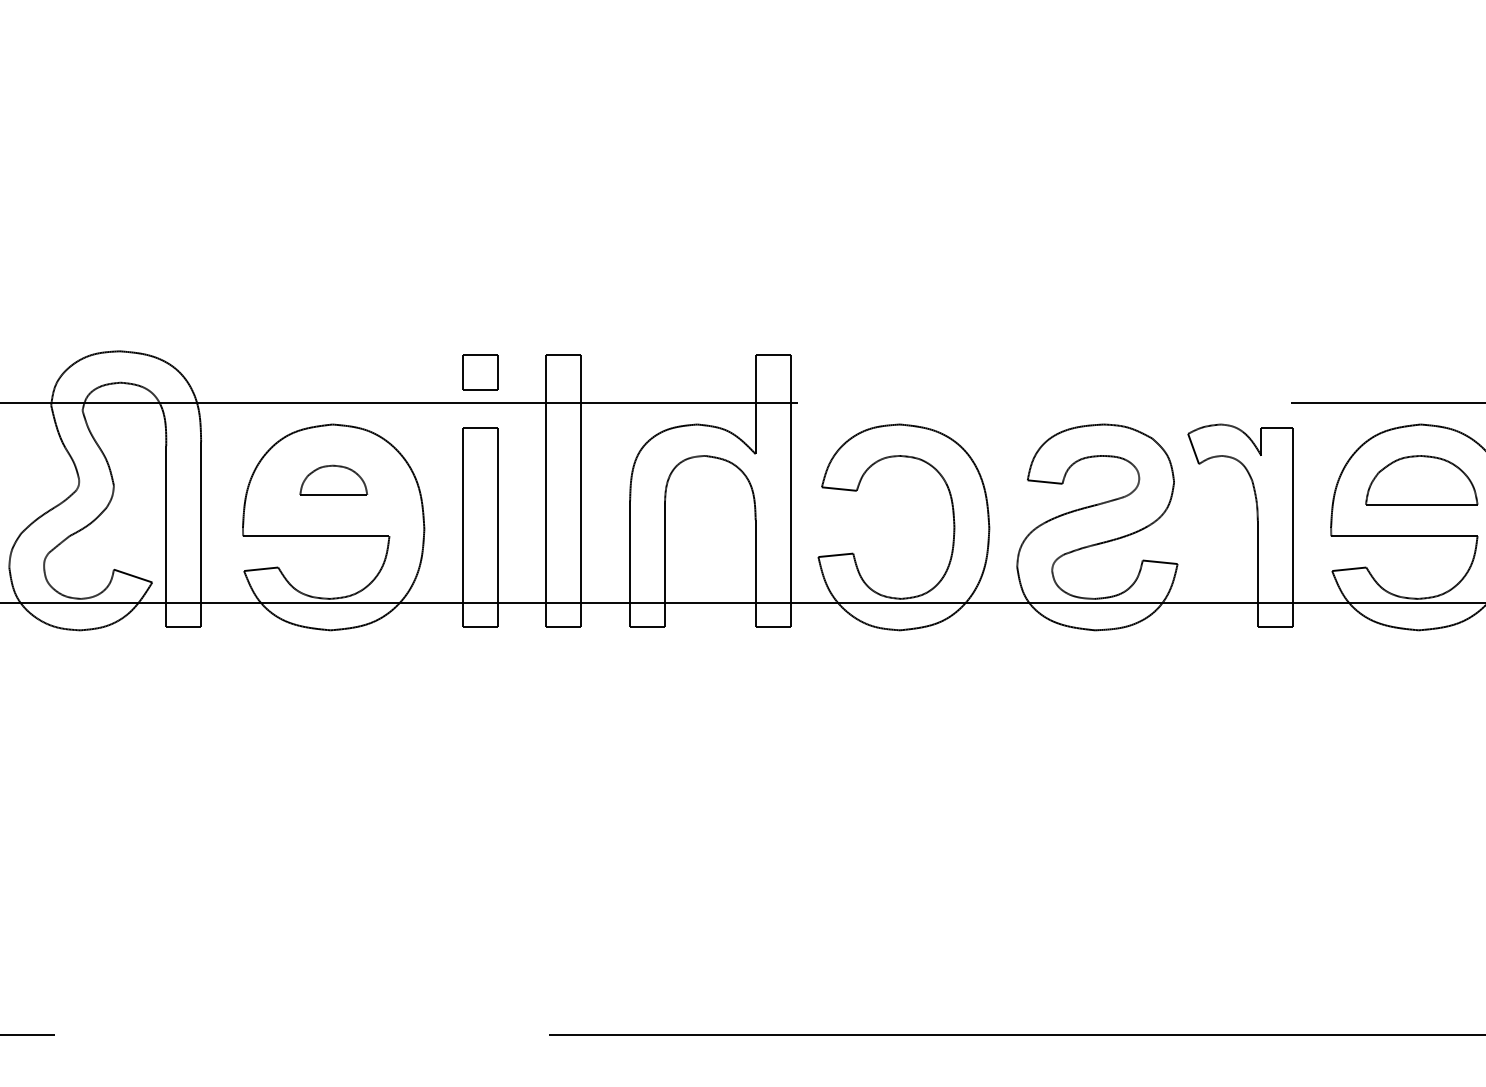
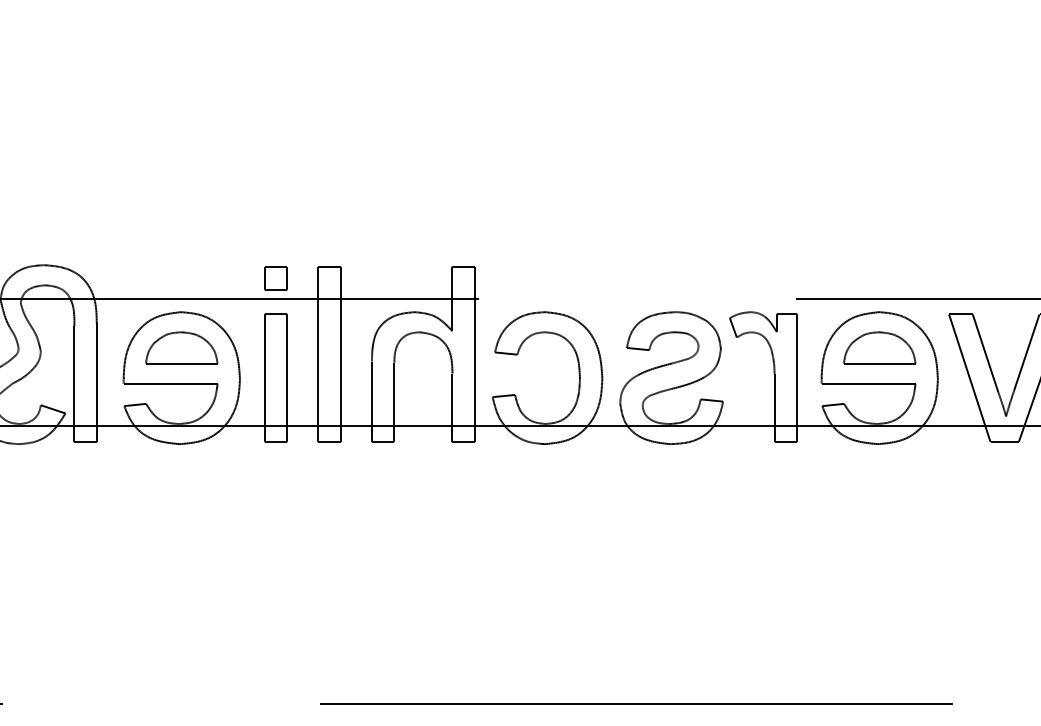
part: (333, 479) -> (181, 347), size x1.67

